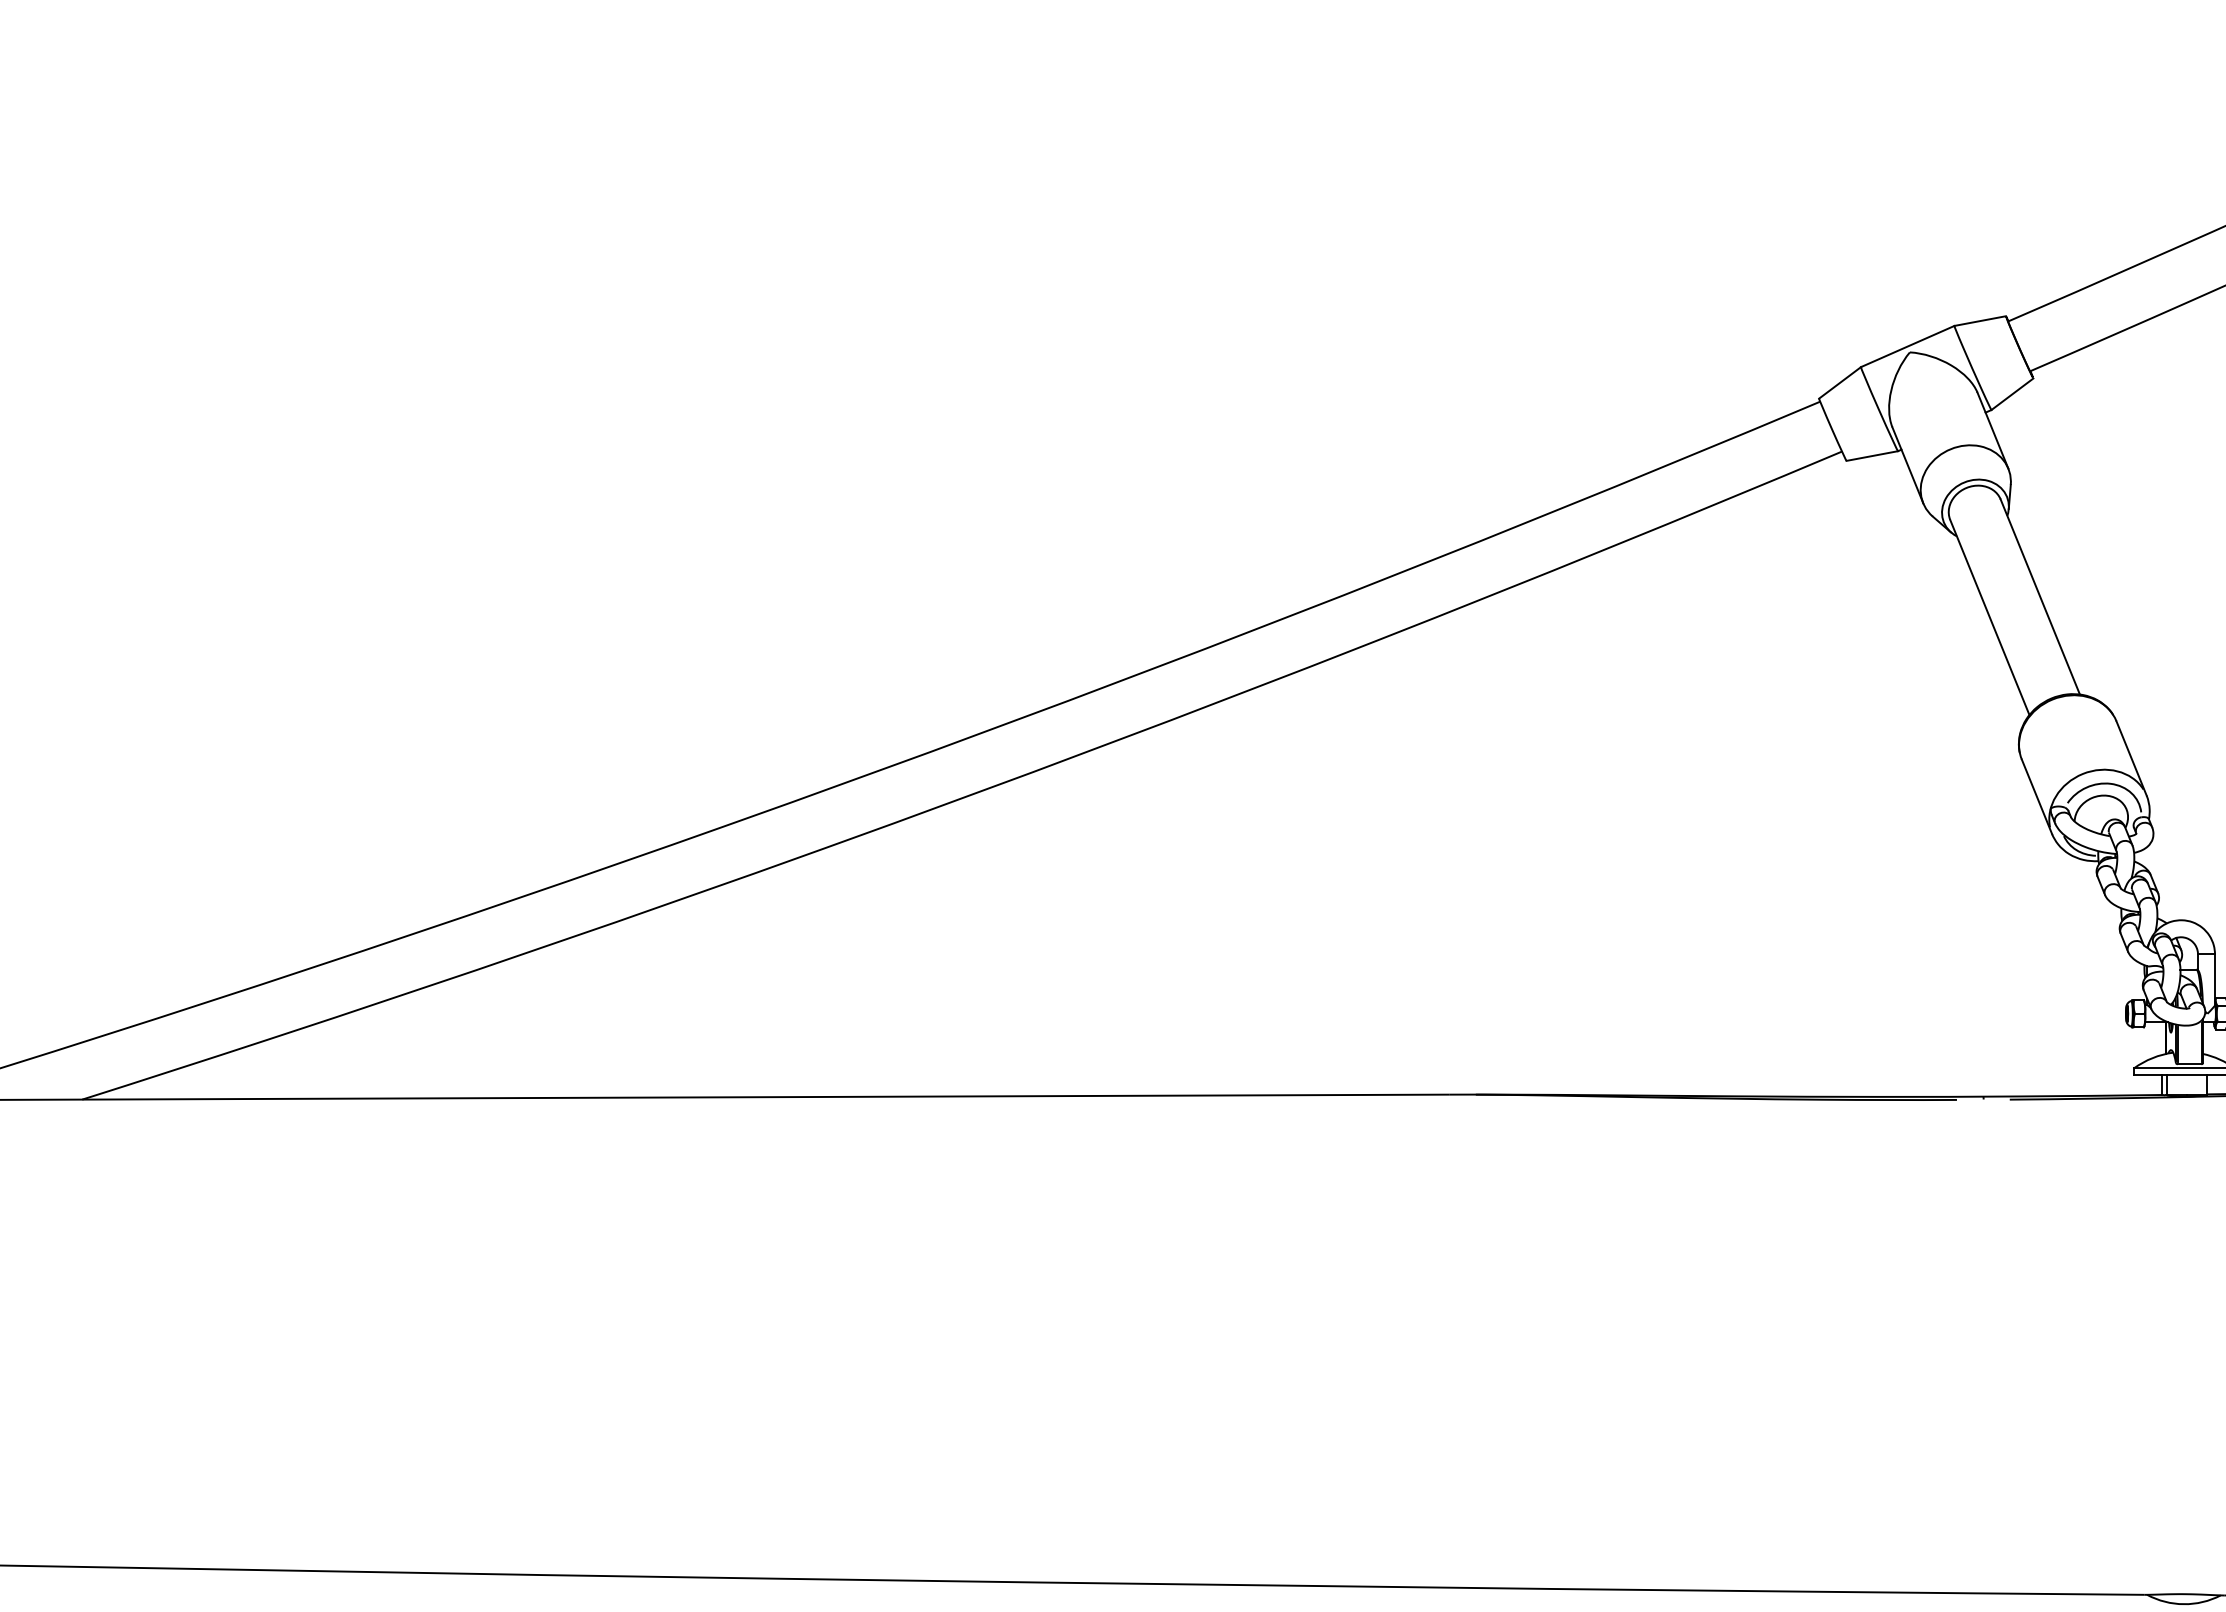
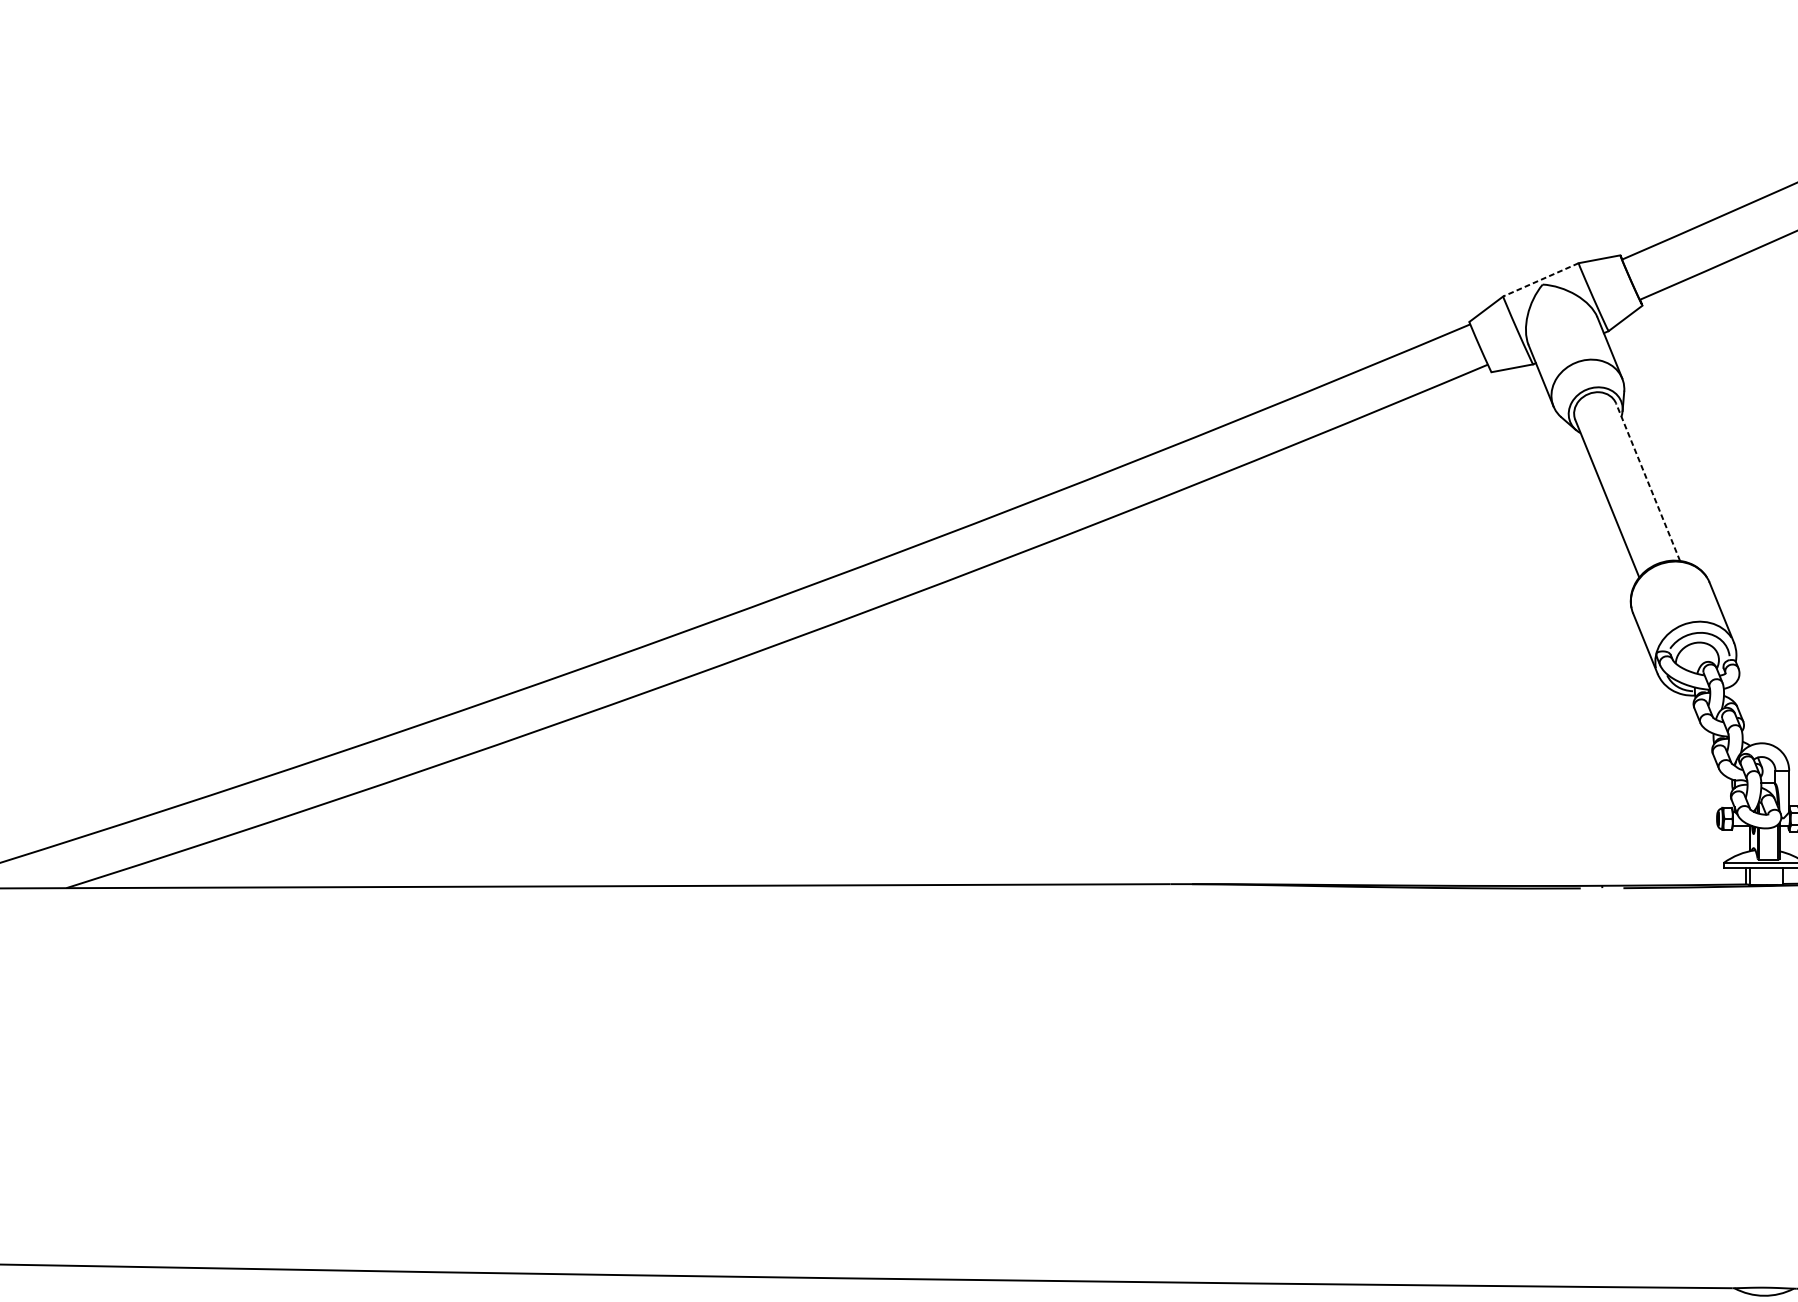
line: (1907, 346) -> (1540, 279), solid -> dashed
line: (2040, 596) -> (1648, 481), solid -> dashed

